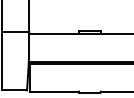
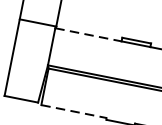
line: (54, 33) -> (89, 34), solid -> dashed
line: (54, 91) -> (74, 111), solid -> dashed

